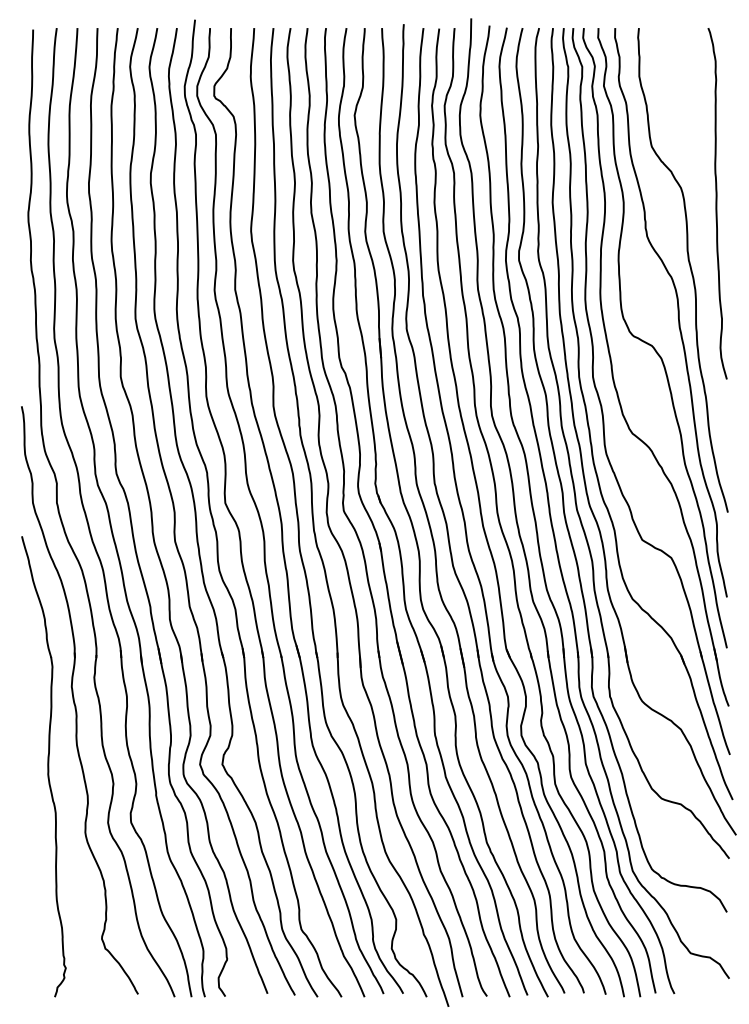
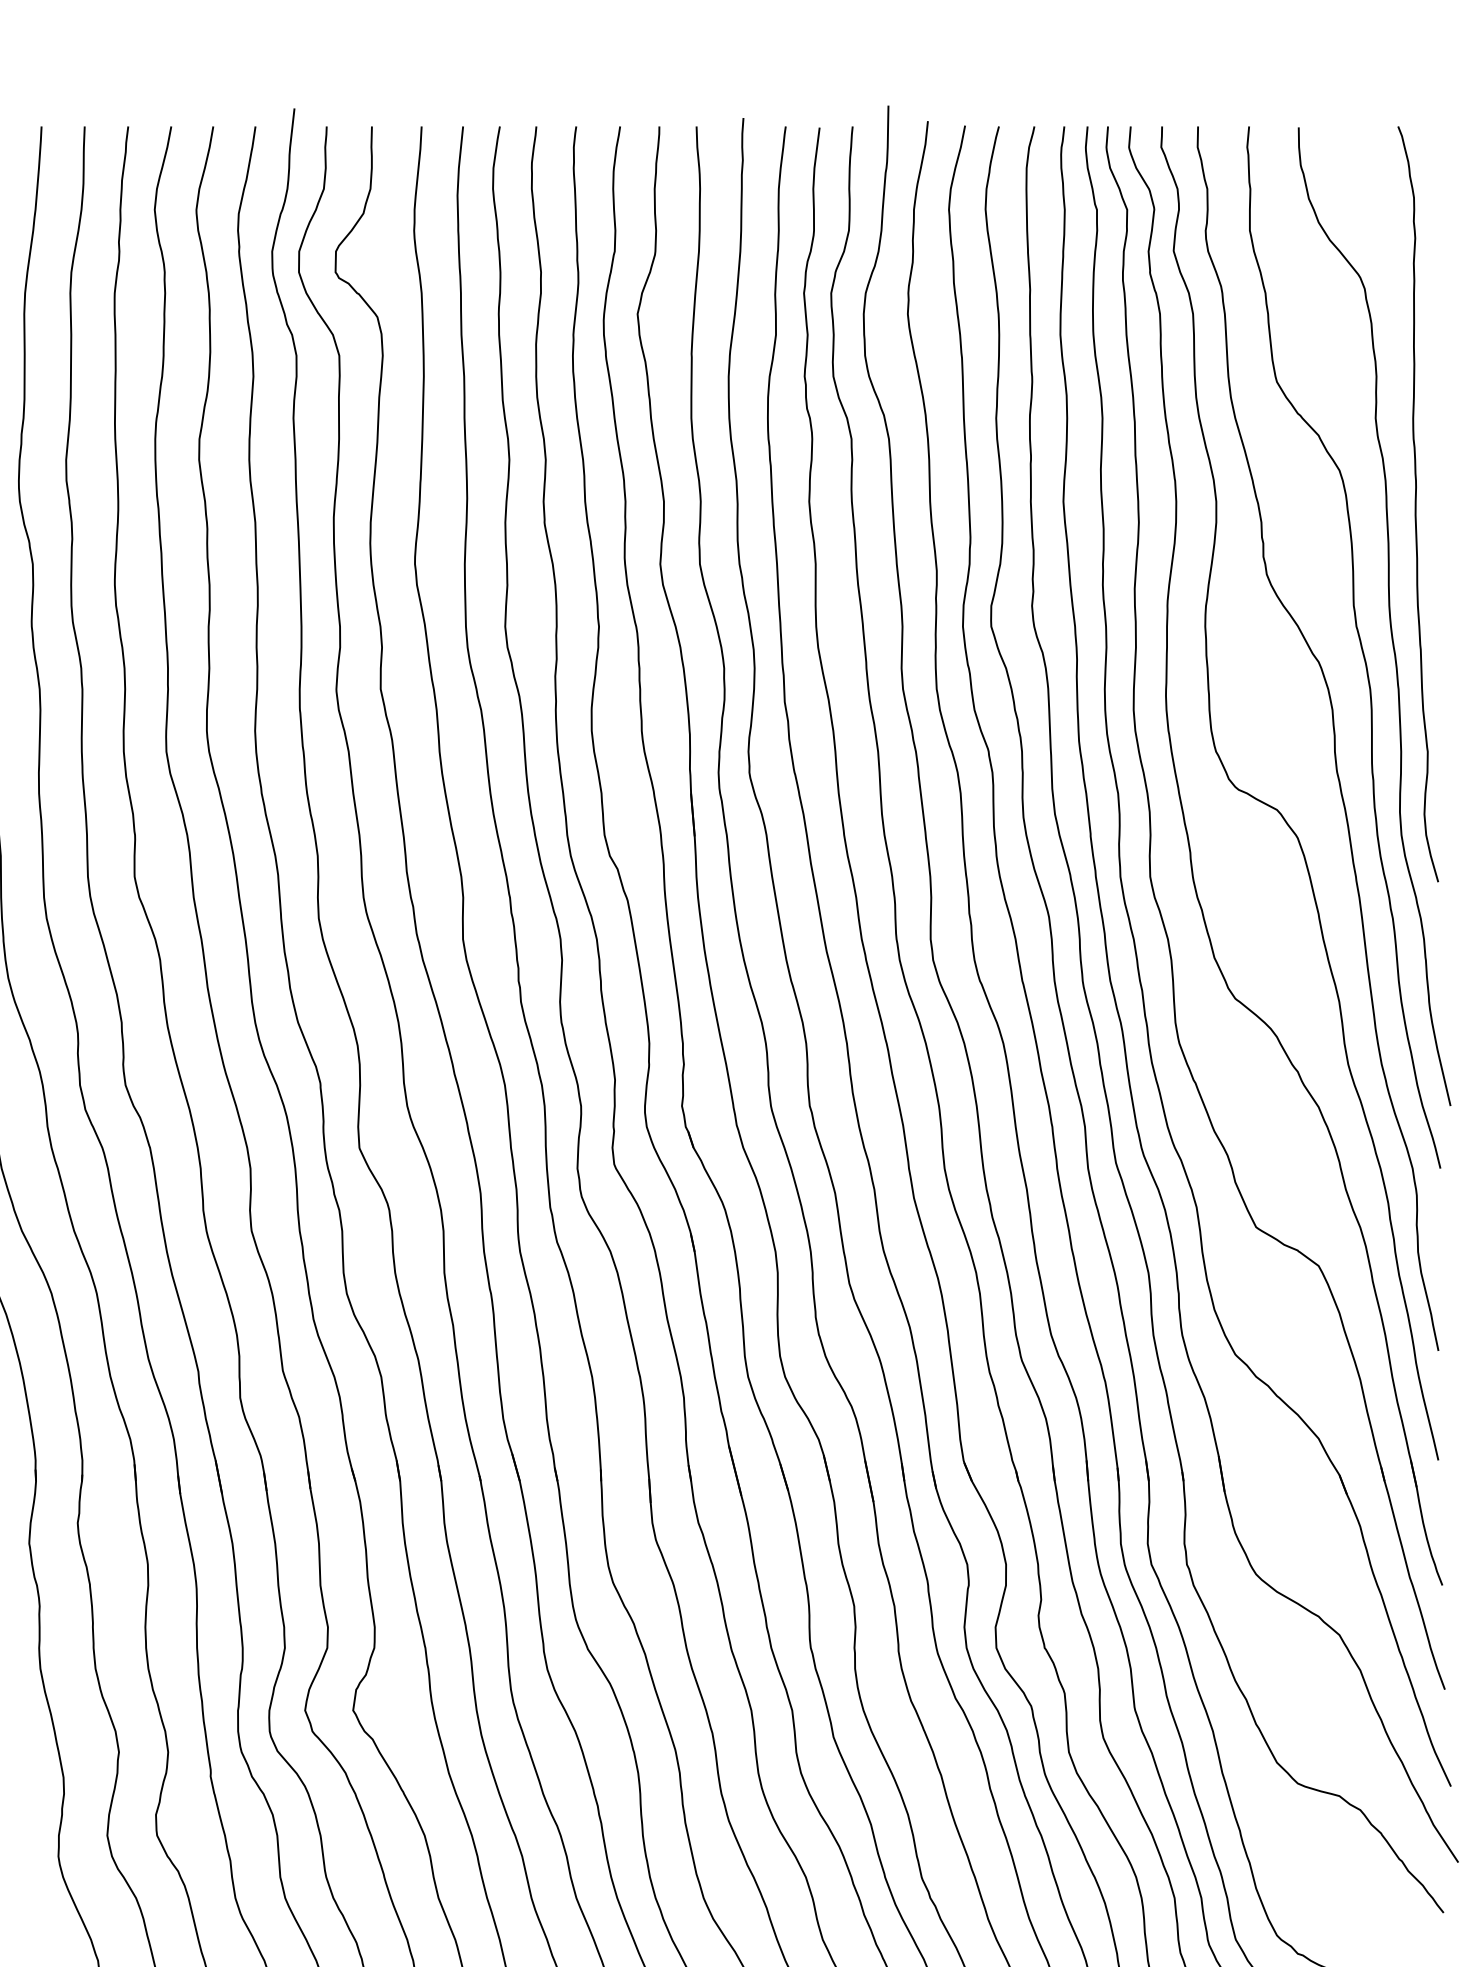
curve: (703, 255) -> (1387, 615), added

